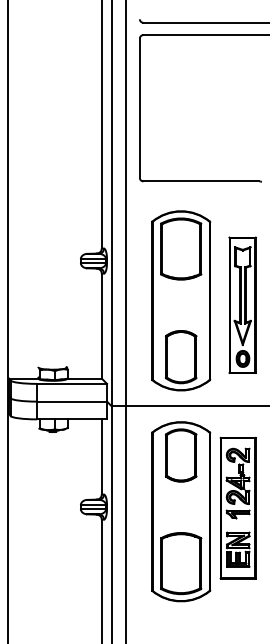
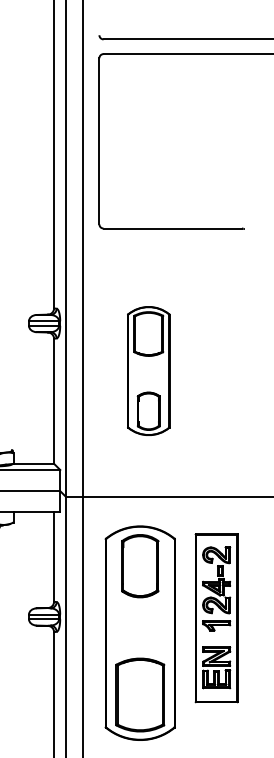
part: (181, 300) -> (149, 370), size x0.6
part: (242, 304) -> (221, 375), removed
part: (181, 511) -> (140, 632), moved

